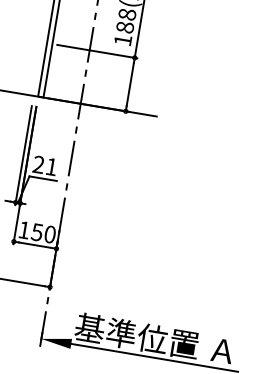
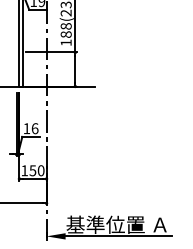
text: (44, 165) -> (30, 128), 21 -> 16

